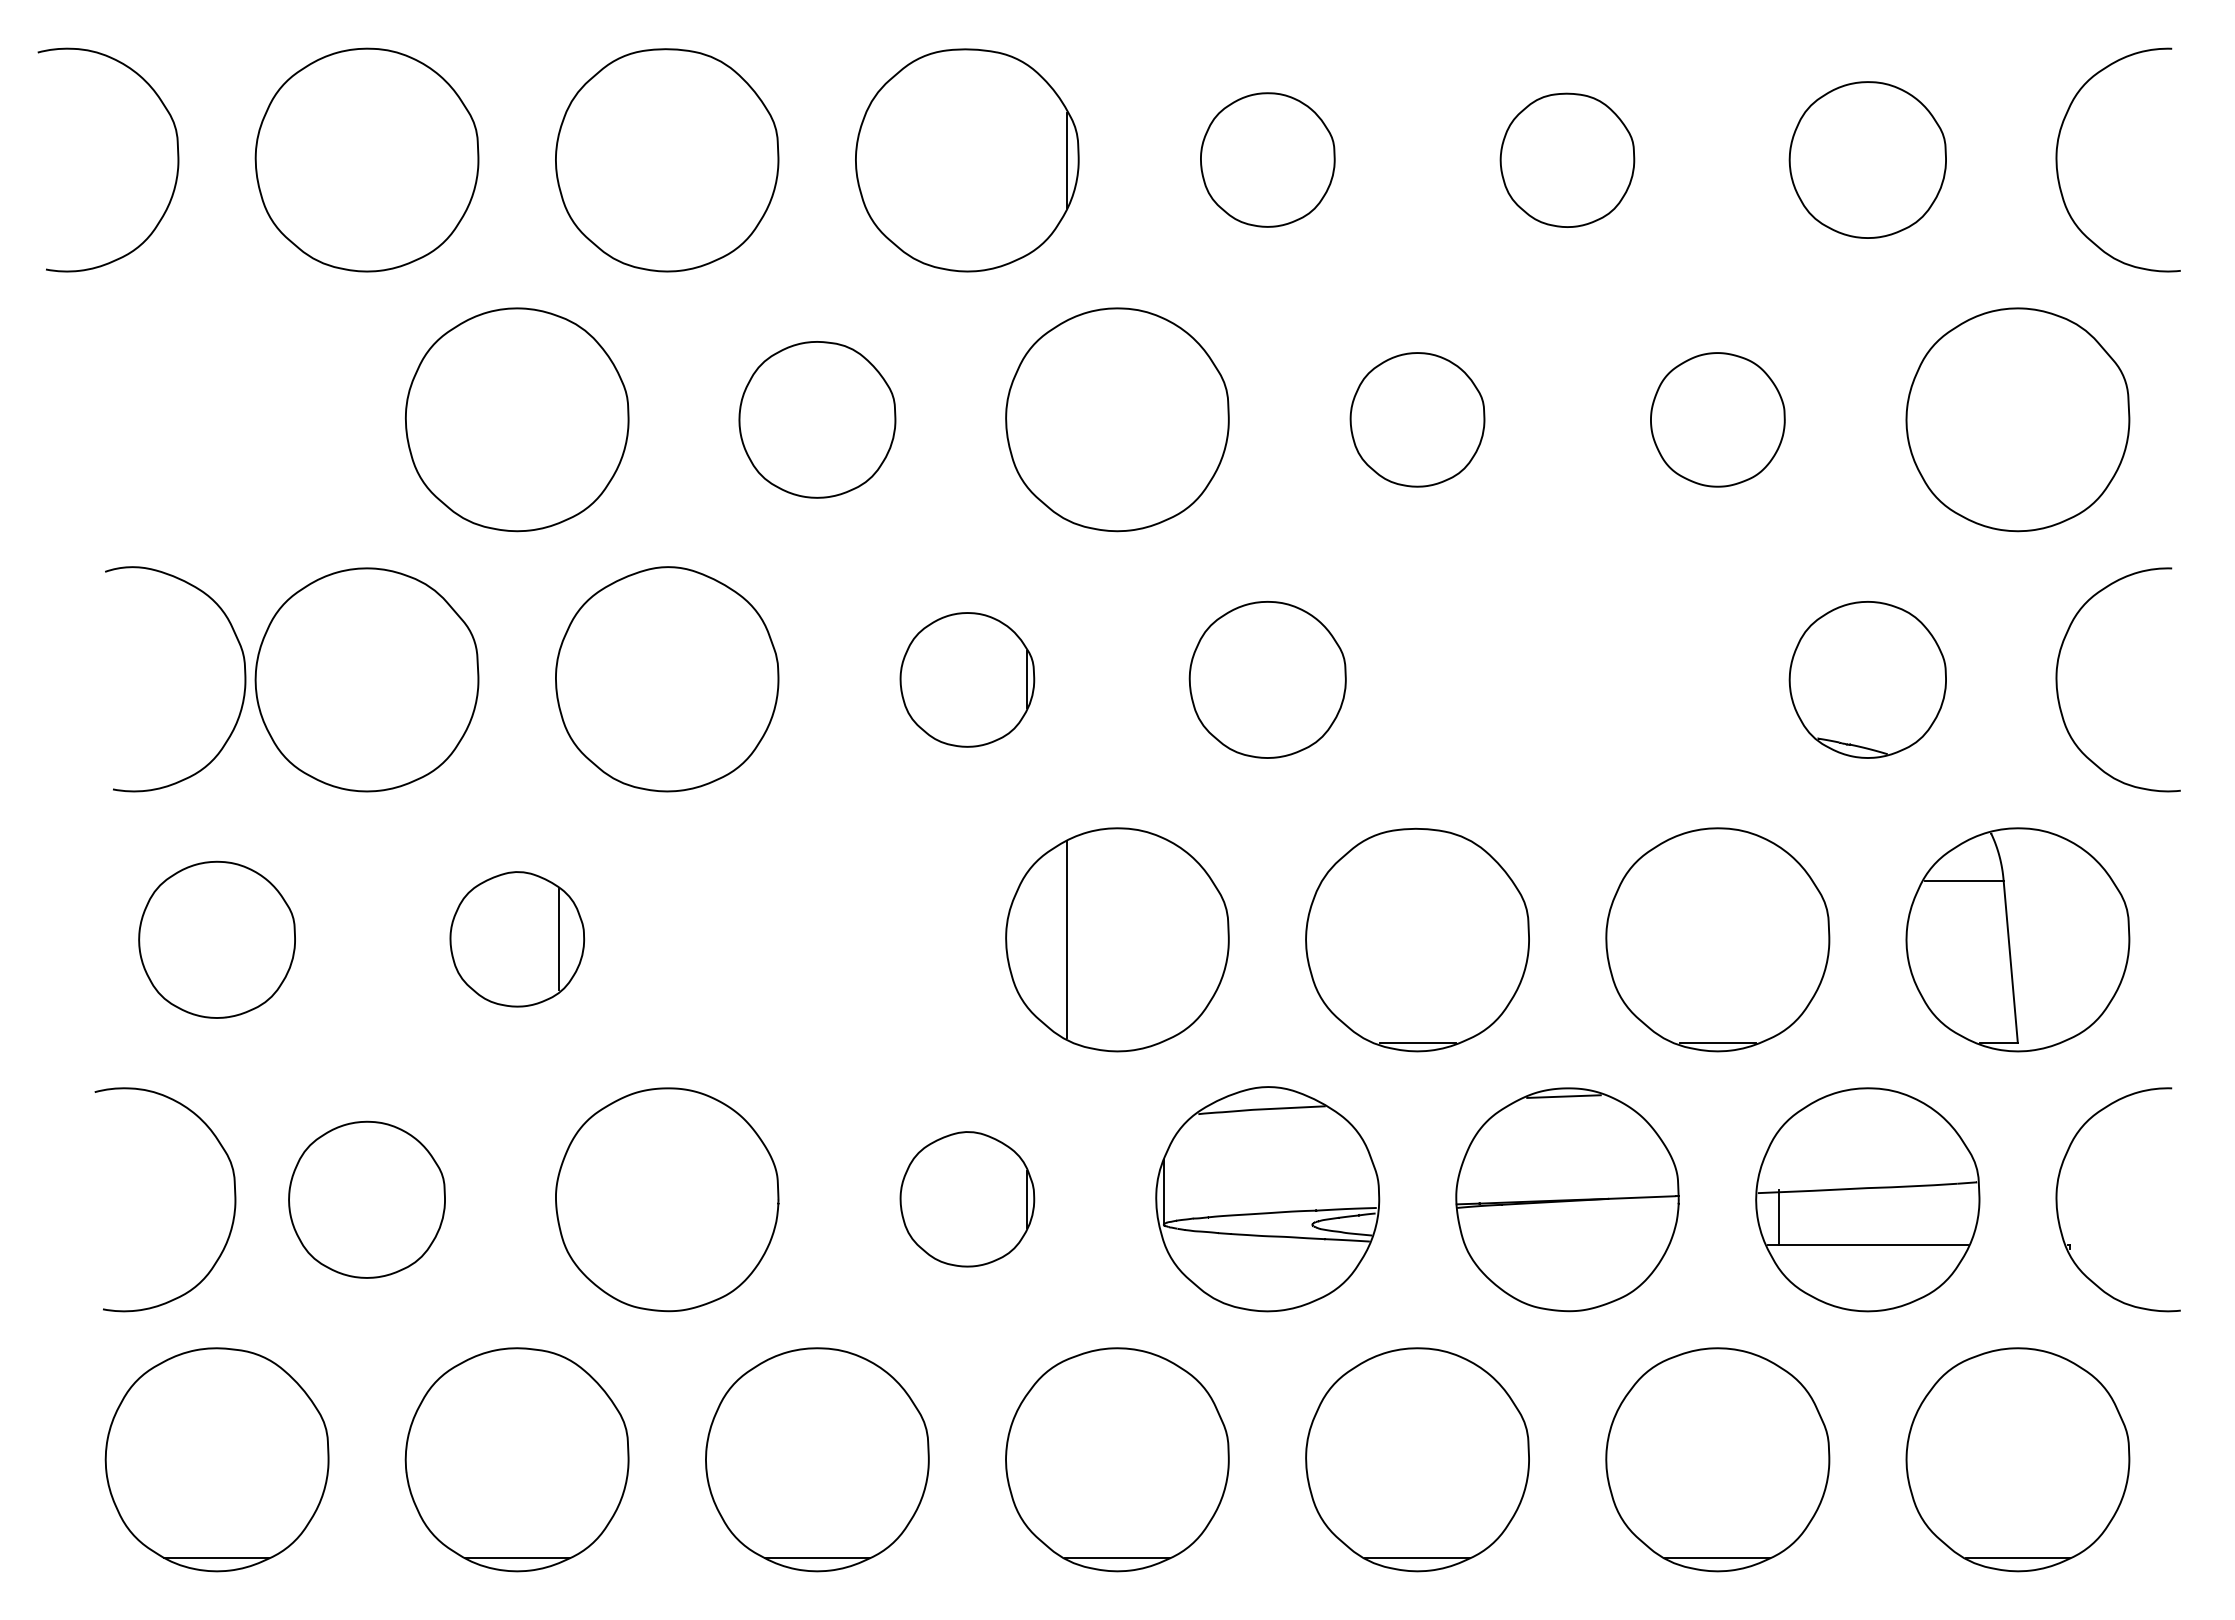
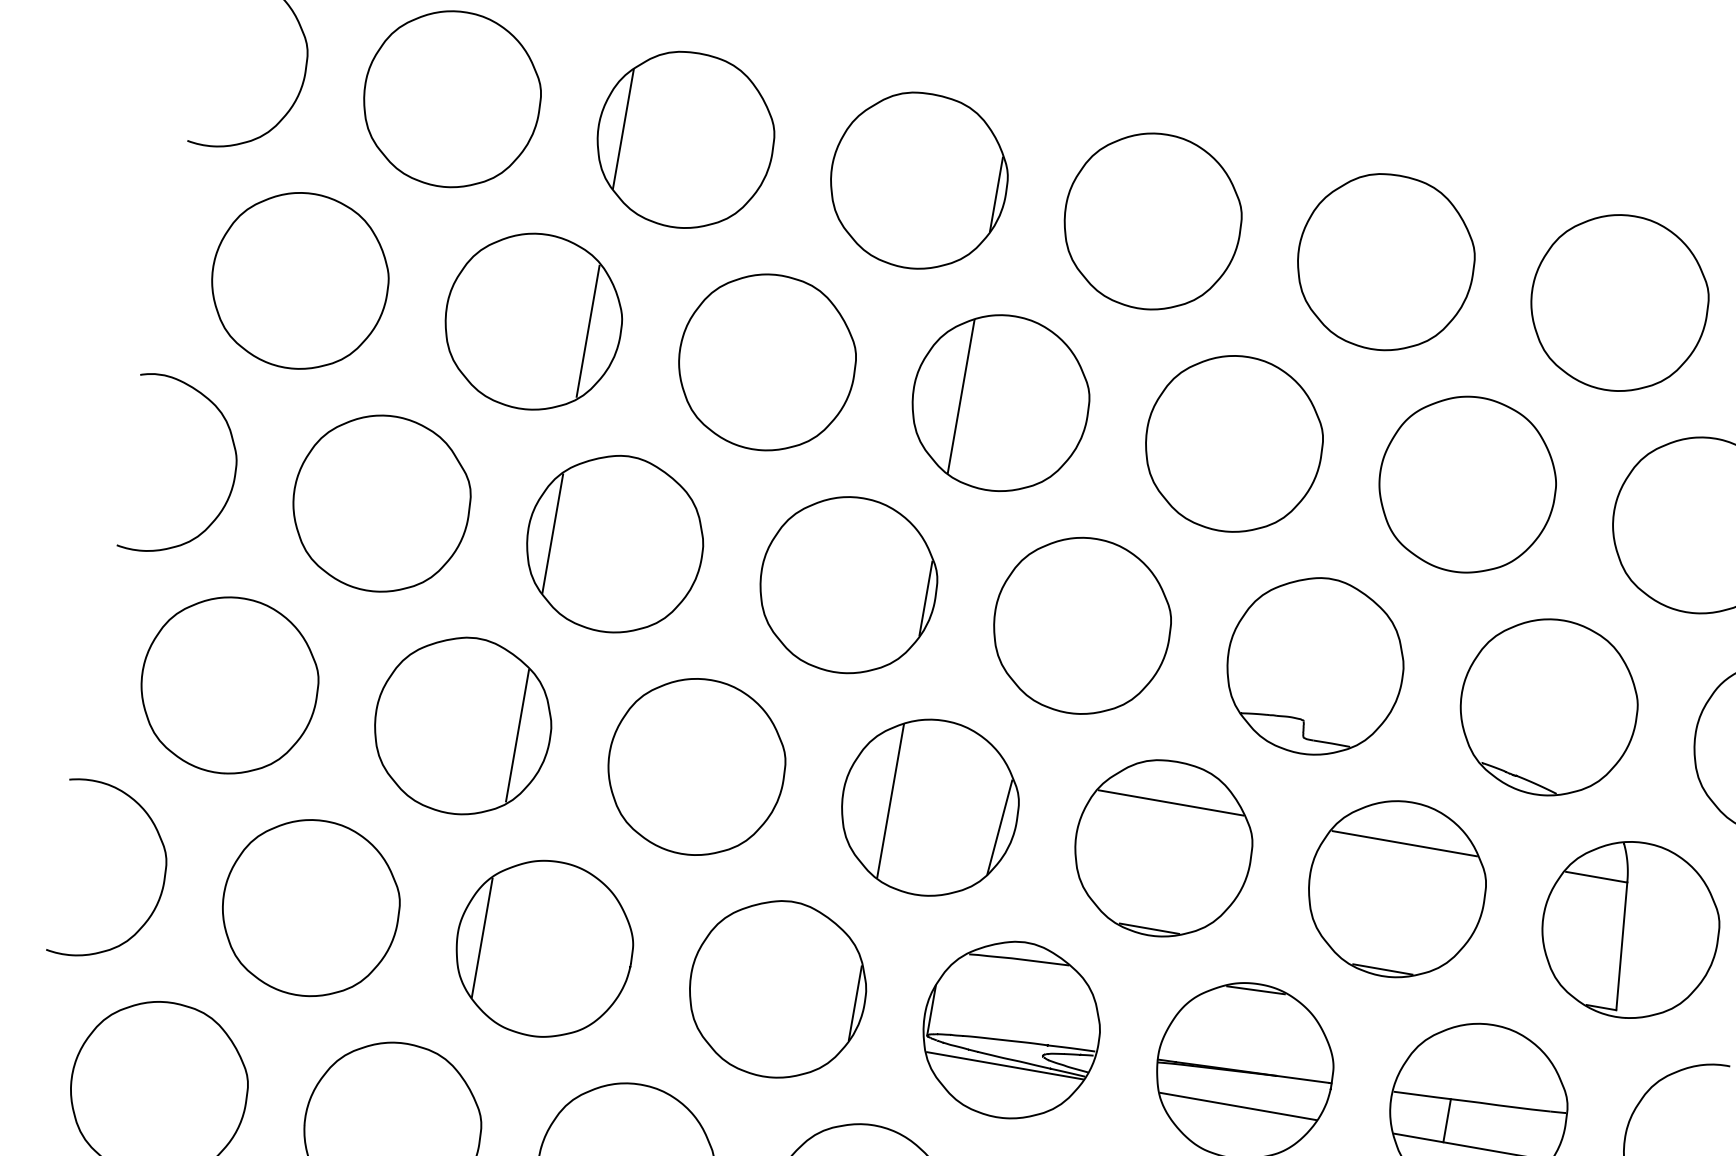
line: (587, 159) -> (623, 128), added
part: (1267, 159) -> (1152, 221), size x1.67
part: (1867, 159) -> (1619, 302), size x1.43
part: (1567, 160) -> (1385, 262), size x1.67
part: (216, 419) -> (299, 280), added
line: (587, 419) -> (588, 330), added
part: (817, 419) -> (767, 362), size x1.43
line: (1066, 419) -> (960, 396), added
part: (1417, 419) -> (1233, 443), size x1.67
part: (1717, 419) -> (1467, 484), size x1.67
curve: (244, 679) -> (234, 477), moved
line: (587, 679) -> (552, 533), added
part: (967, 679) -> (848, 584), size x1.67
part: (1267, 679) -> (1081, 625), size x1.43
part: (1567, 679) -> (1315, 666), added
part: (1867, 679) -> (1548, 707), size x1.43
line: (1417, 881) -> (1171, 803), added
line: (1717, 881) -> (1404, 843), added
part: (216, 939) -> (229, 685), size x1.43
part: (517, 939) -> (463, 726), size x1.67
part: (817, 939) -> (696, 766), added
line: (1208, 949) -> (999, 827), added
curve: (234, 1199) -> (163, 882), moved
part: (366, 1199) -> (310, 907), size x1.43
line: (587, 1199) -> (482, 937), added
part: (967, 1199) -> (778, 989), size x1.67
line: (1778, 1217) -> (1446, 1120), moved
line: (1267, 1245) -> (1005, 1065), added
line: (1567, 1245) -> (1238, 1106), added

